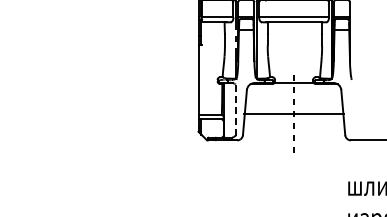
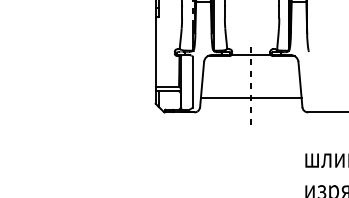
line: (235, 110) -> (192, 82), dashed -> solid
line: (293, 114) -> (250, 98), moved

